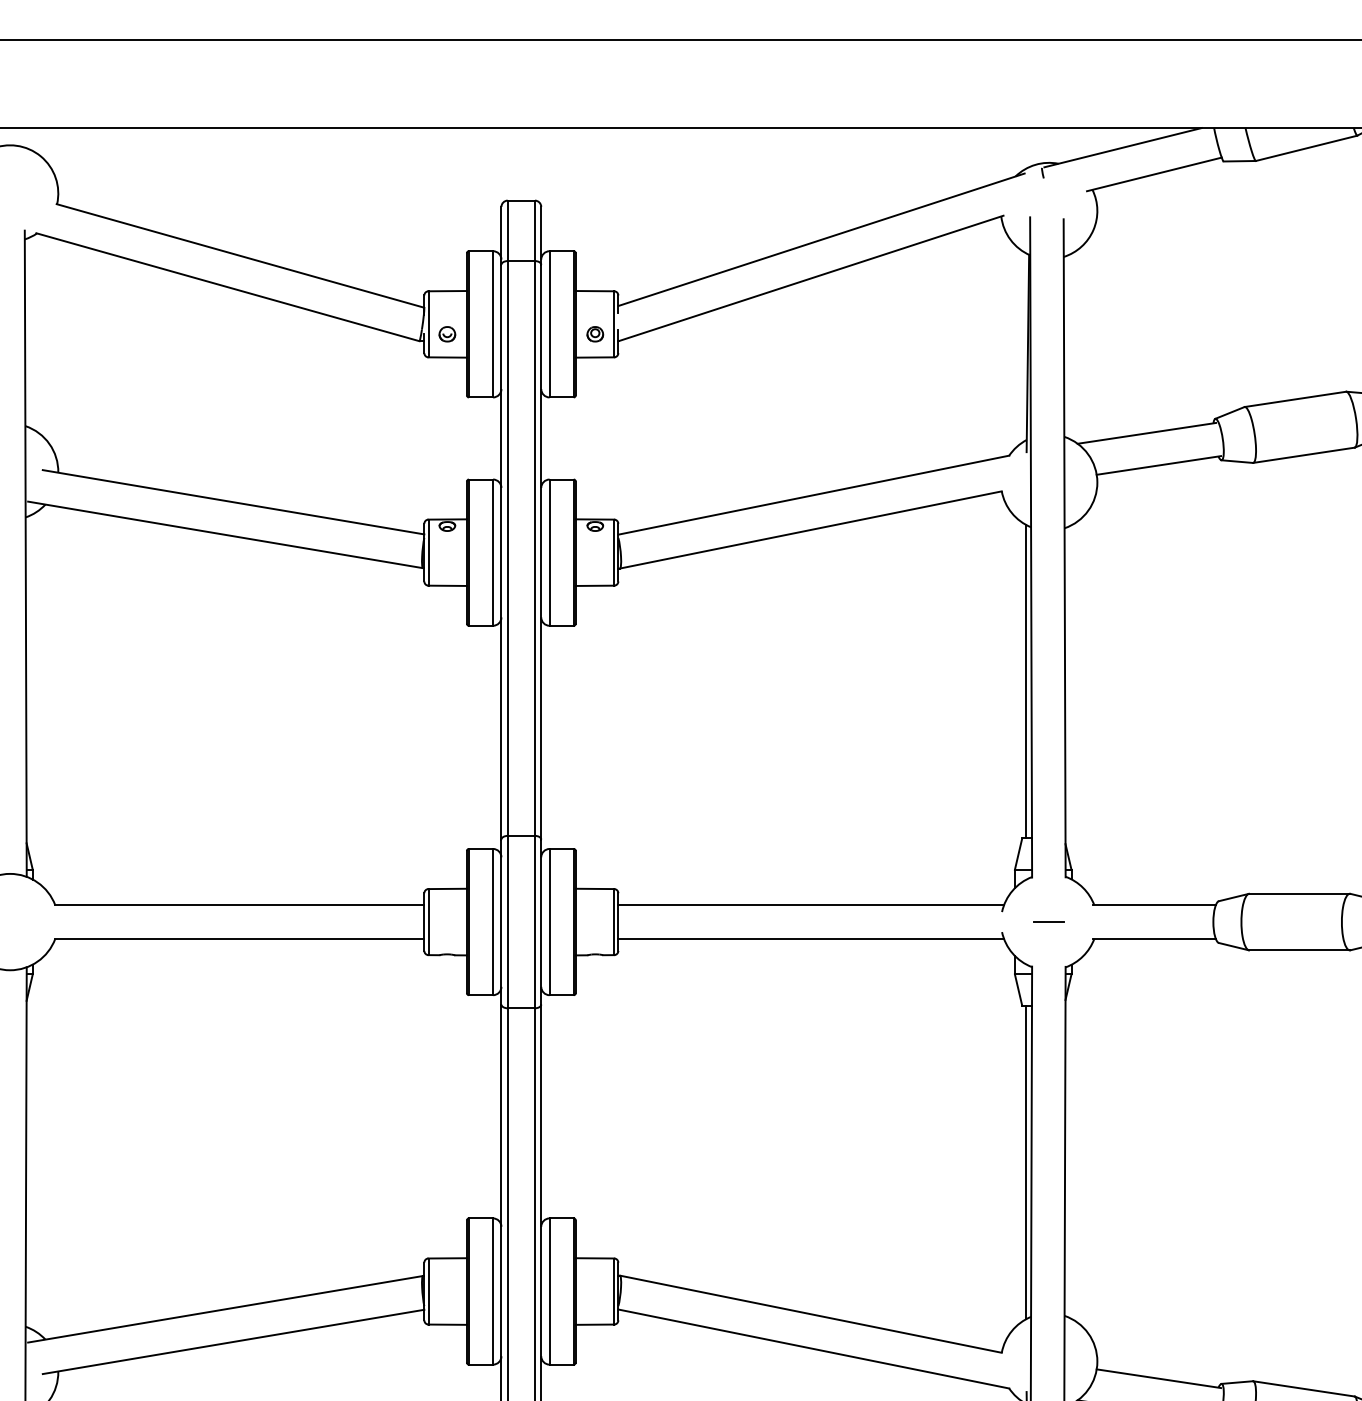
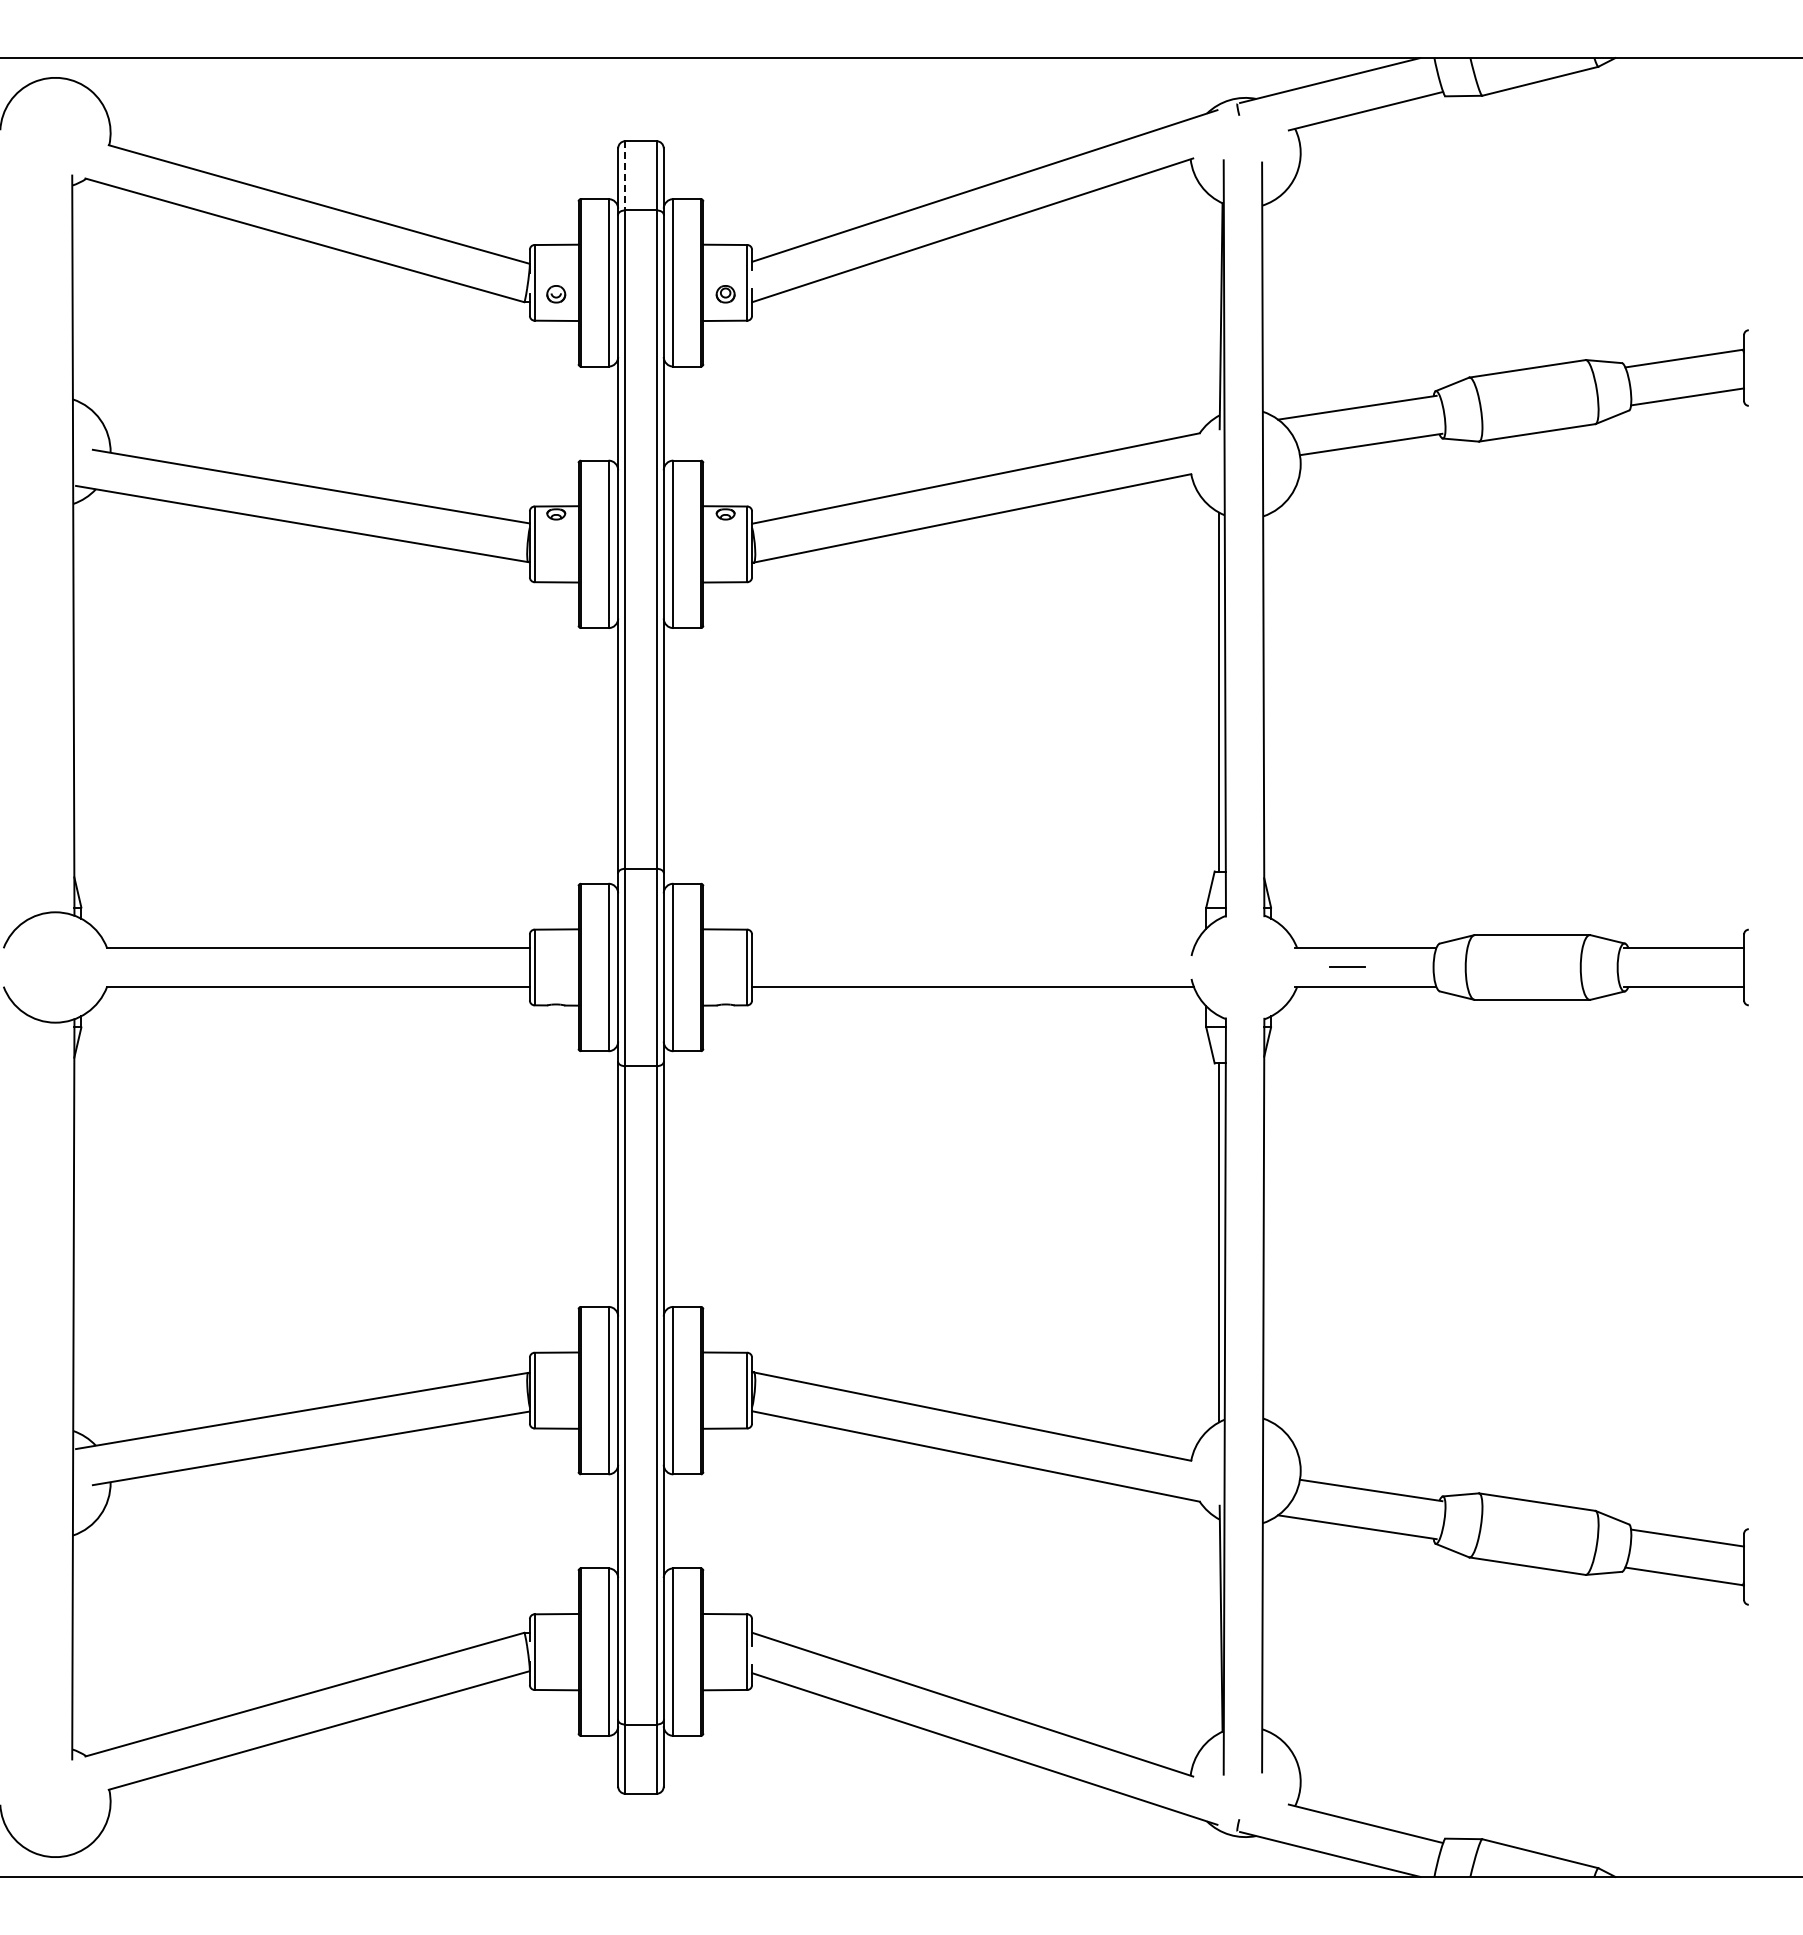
line: (507, 230) -> (625, 175), solid -> dashed
line: (810, 905) -> (972, 948), removed
line: (1049, 921) -> (1347, 966), moved

